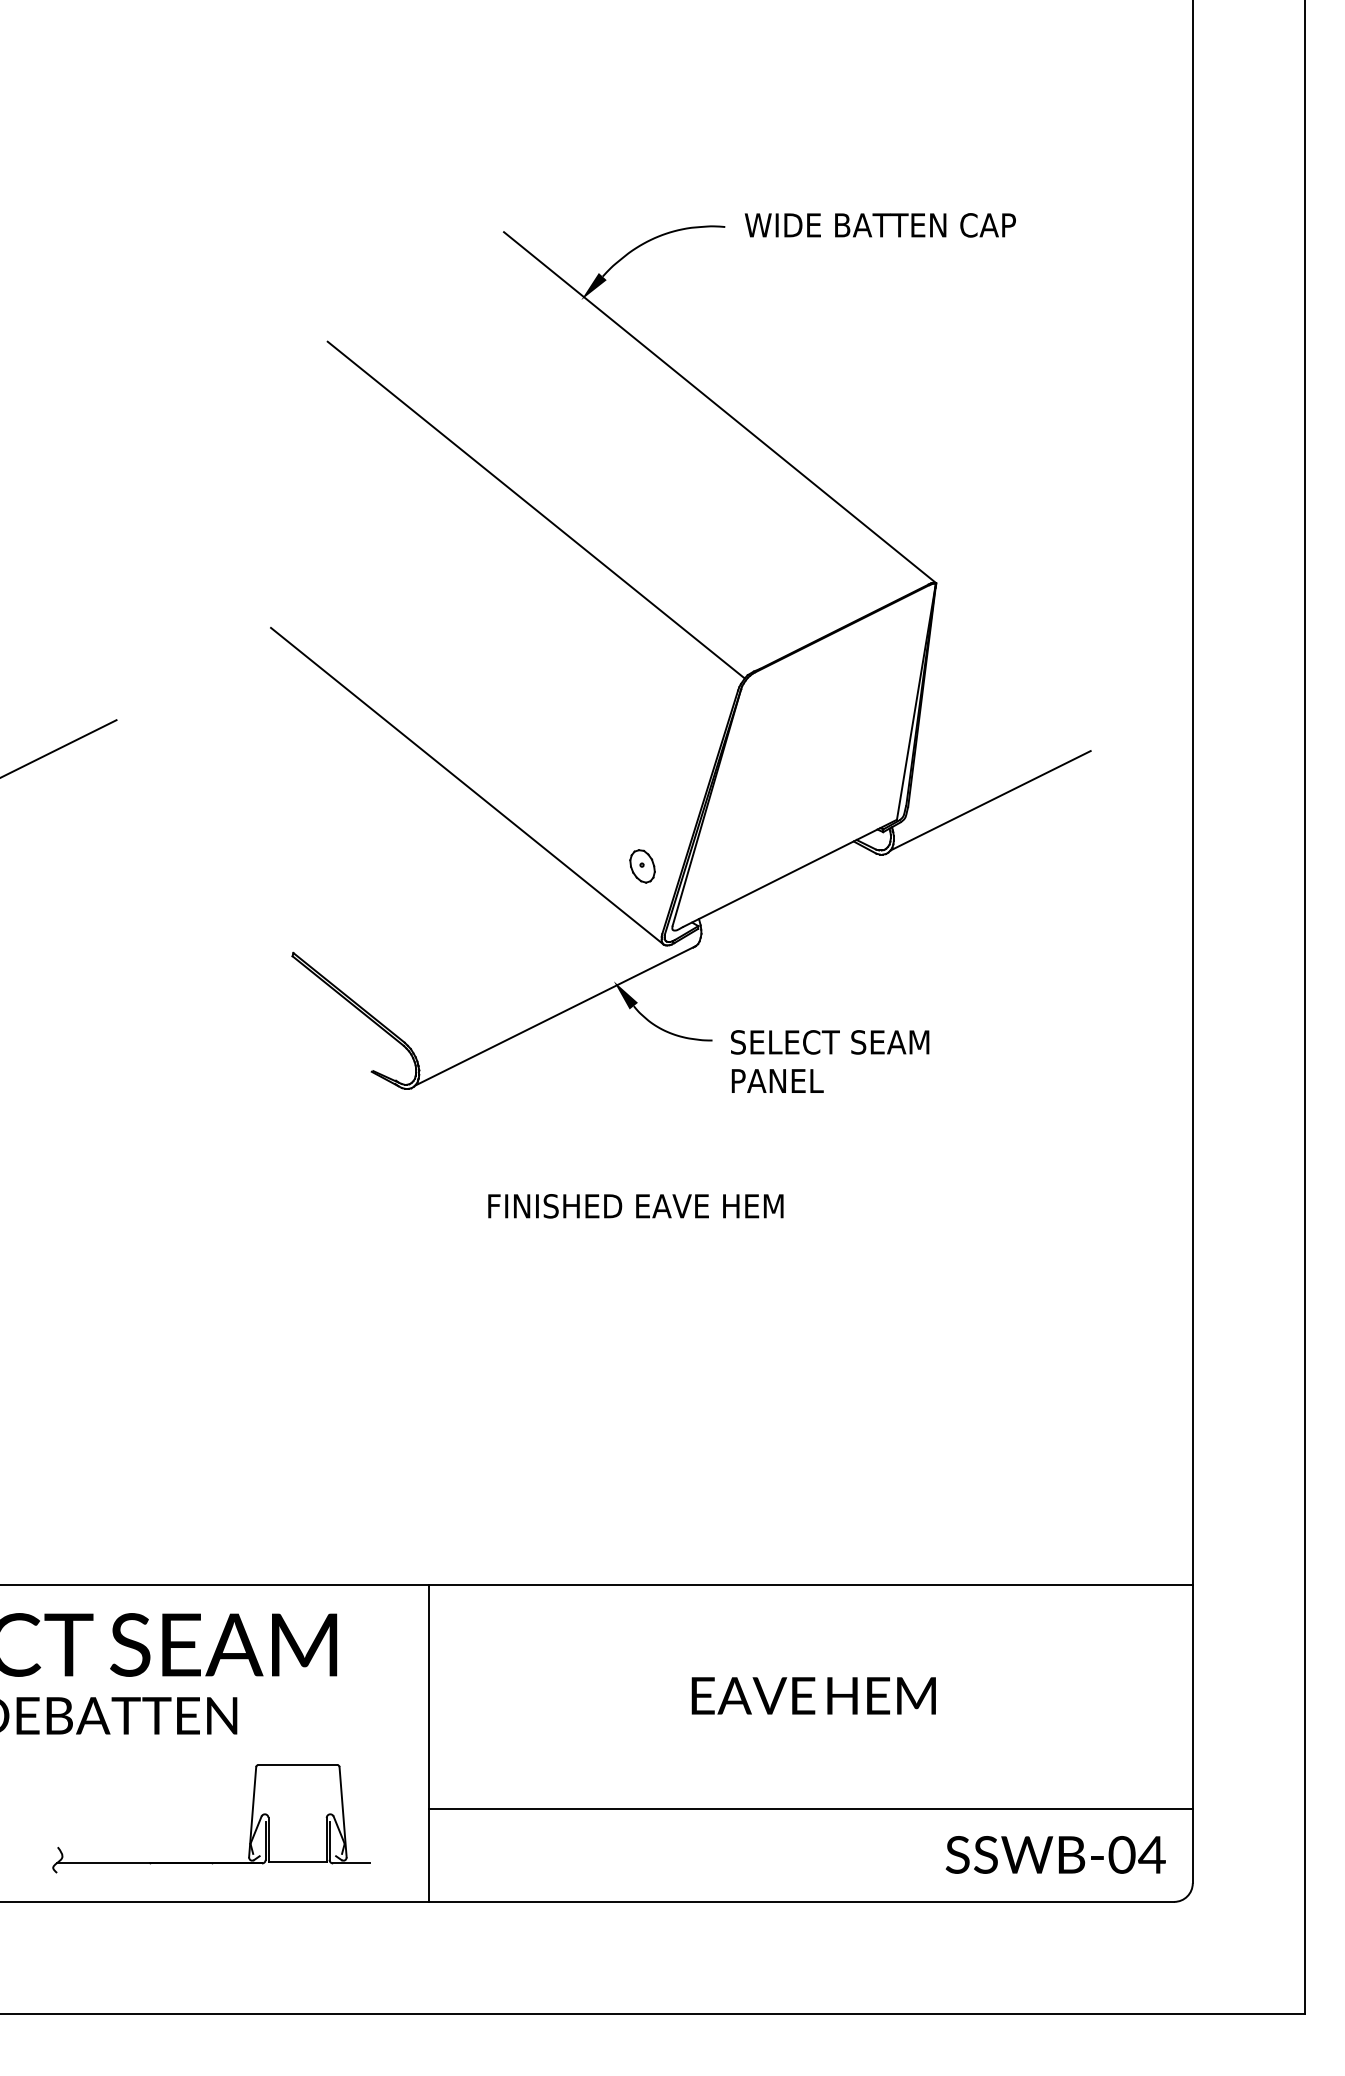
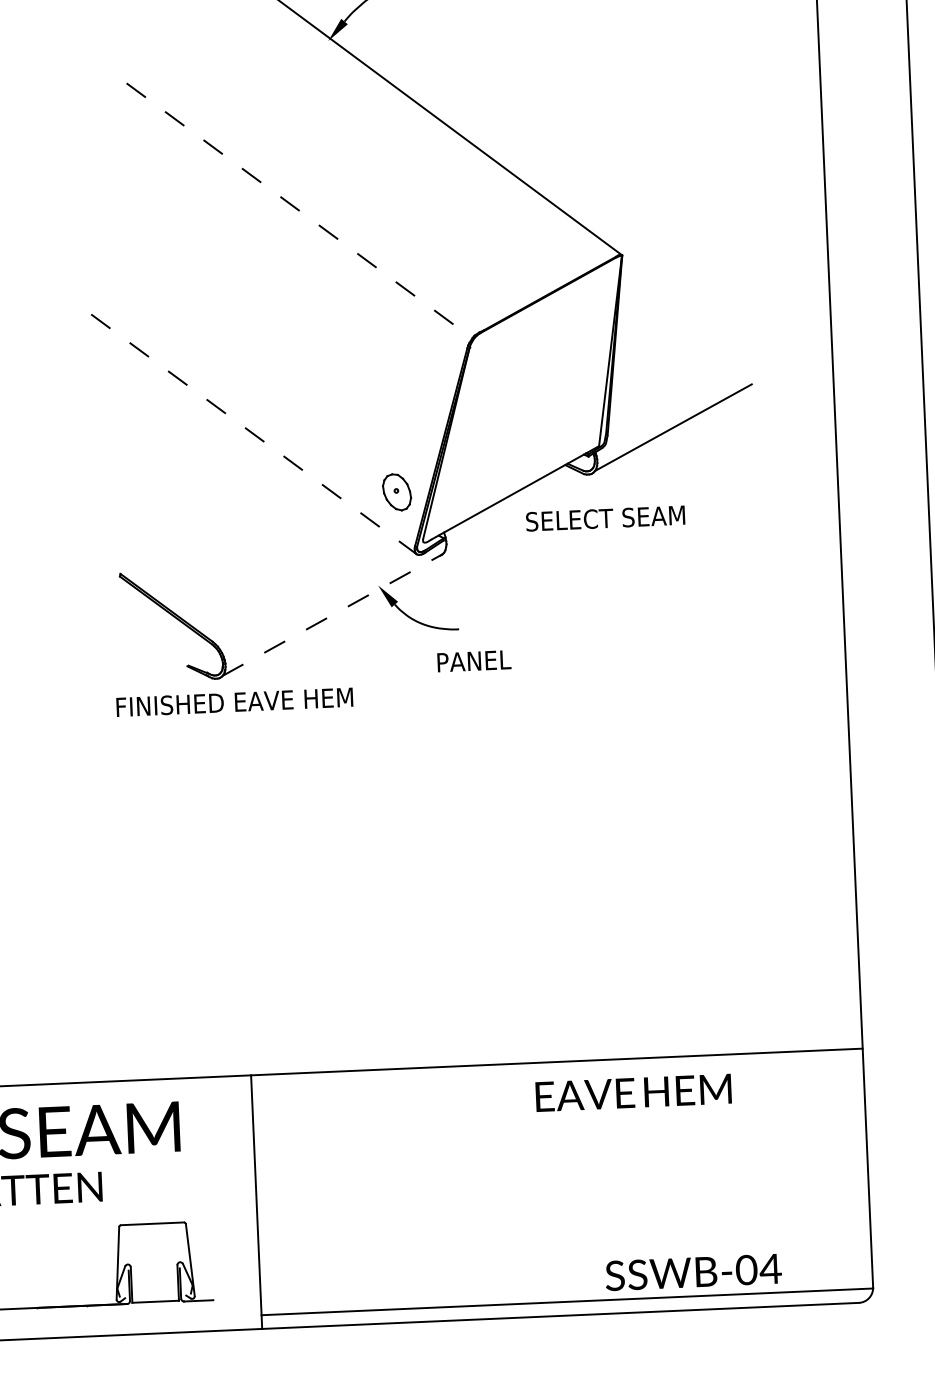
line: (536, 510) -> (299, 211), solid -> dashed
line: (467, 786) -> (254, 434), solid -> dashed
part: (642, 866) -> (396, 492), size x1.4
line: (555, 1015) -> (332, 614), solid -> dashed
text: (830, 1042) -> (605, 518), moved
text: (777, 1080) -> (474, 660), moved
text: (635, 1206) -> (234, 702), moved
text: (813, 1695) -> (633, 1092), moved
line: (810, 1808) -> (567, 1301), moved
text: (1055, 1854) -> (693, 1272), moved

